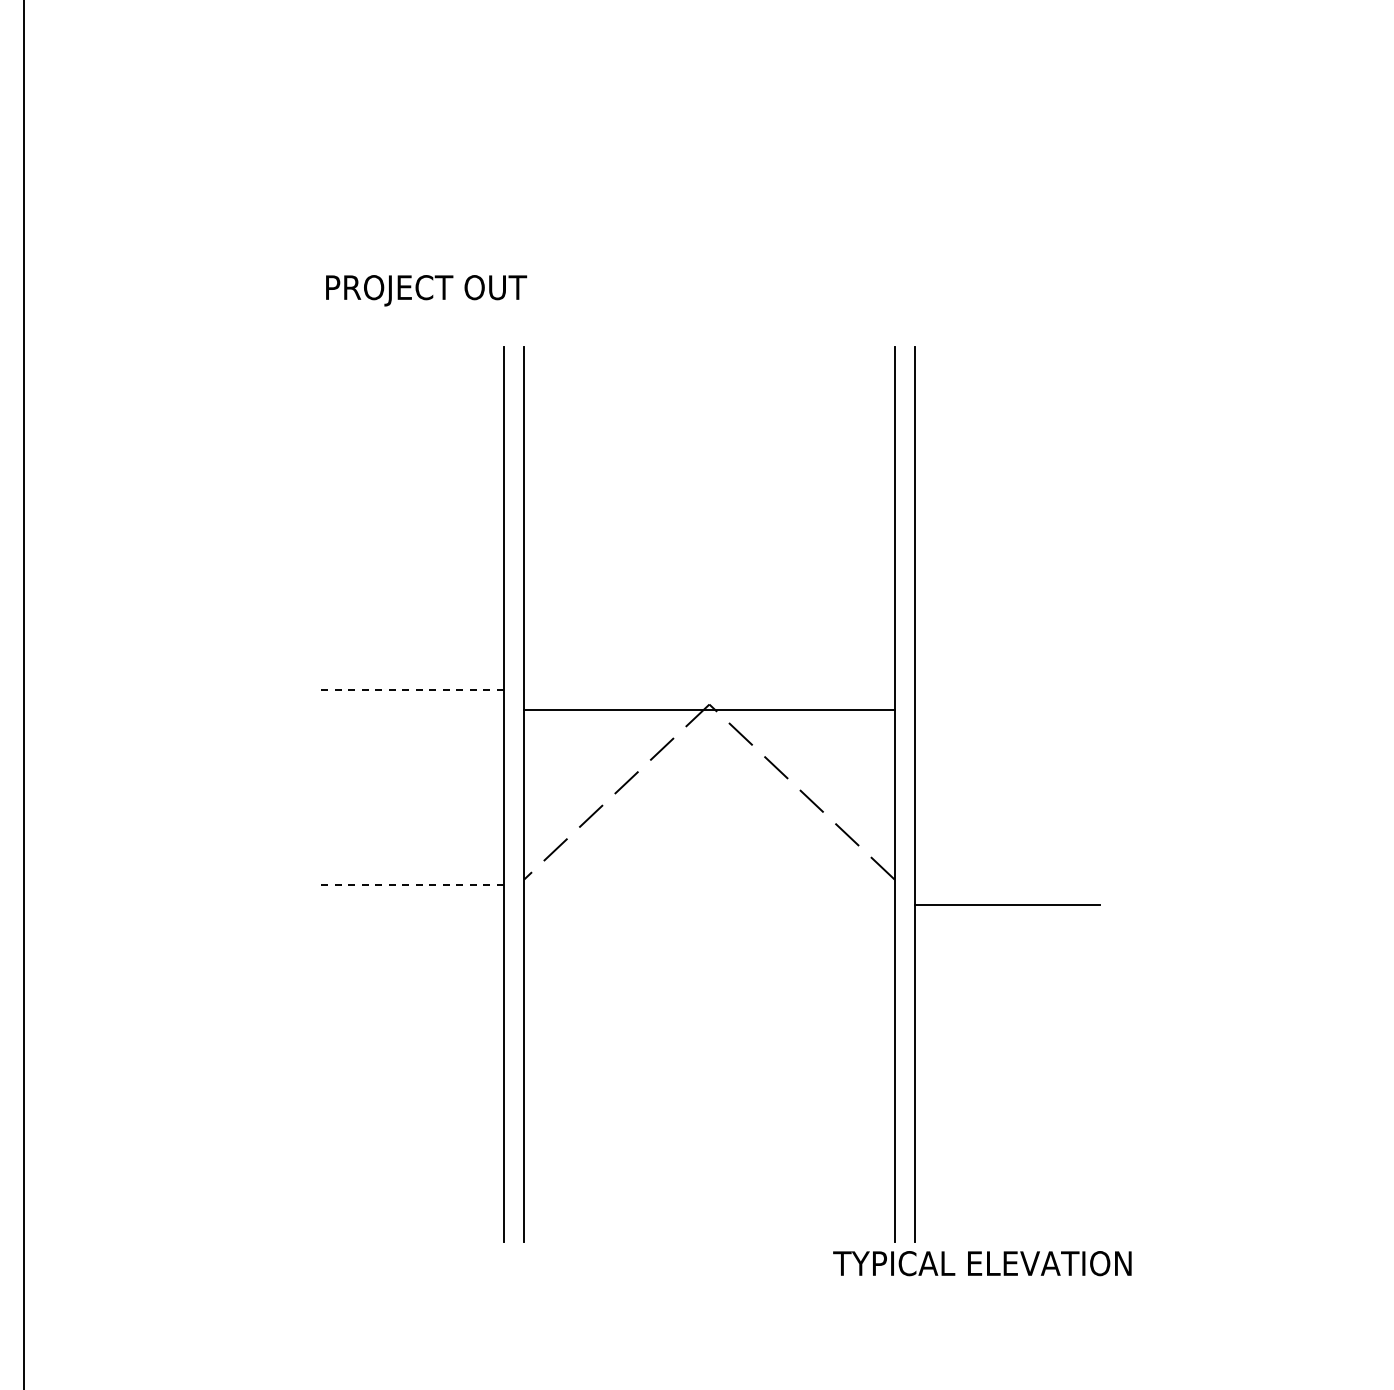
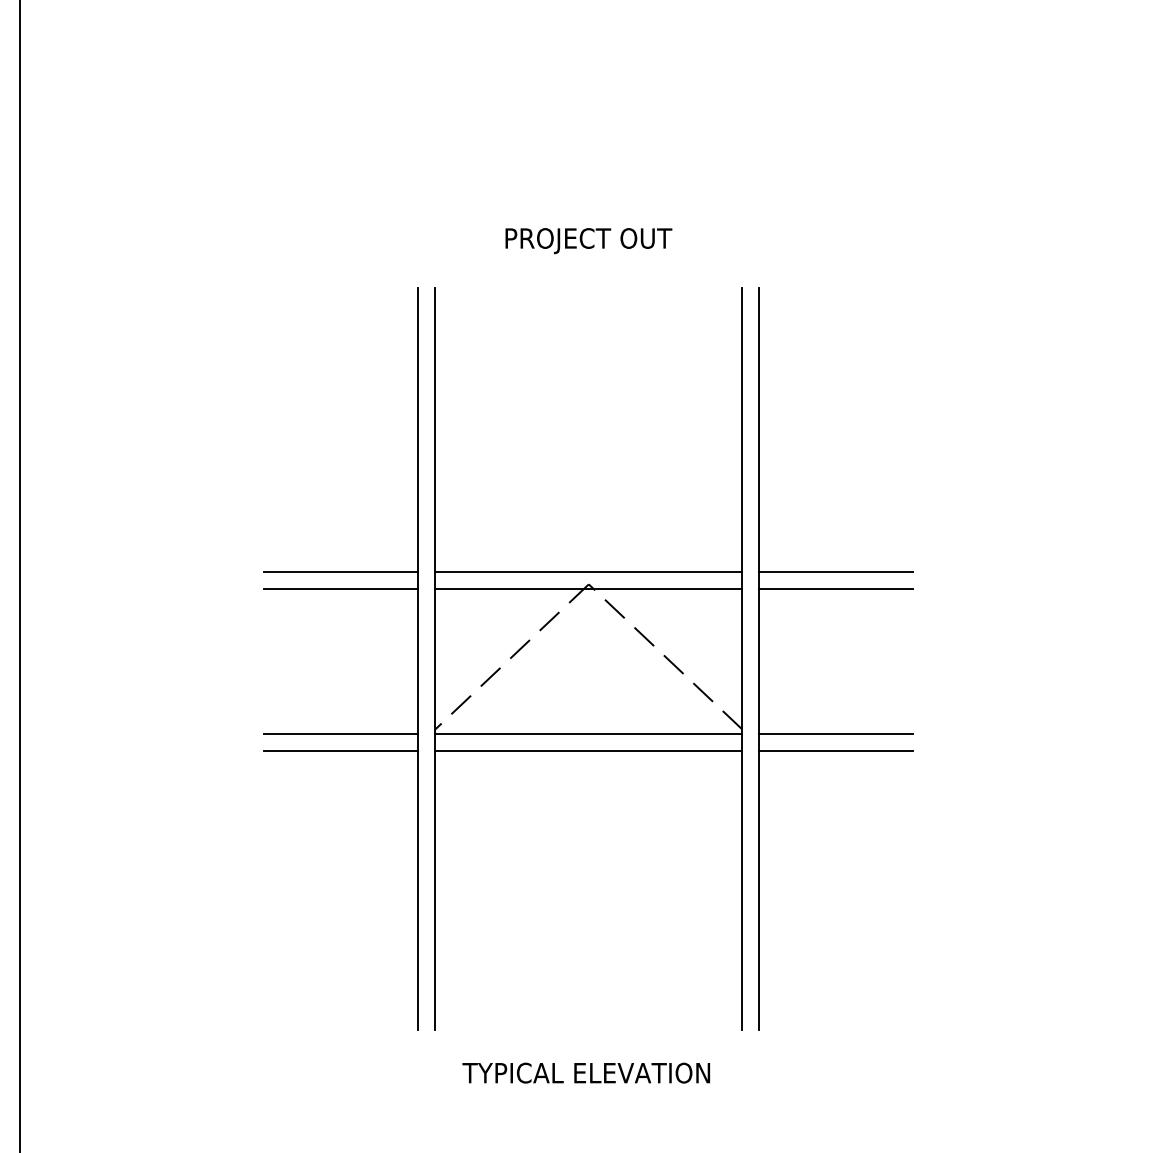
text: (426, 290) -> (588, 240), moved
line: (410, 689) -> (340, 571), dashed -> solid
line: (709, 689) -> (588, 571), added
line: (1007, 689) -> (836, 571), added
line: (410, 710) -> (340, 589), added
line: (1007, 710) -> (836, 589), added
line: (410, 885) -> (340, 734), dashed -> solid
line: (709, 885) -> (588, 734), added
line: (1007, 885) -> (836, 734), added
line: (410, 905) -> (340, 751), added
line: (709, 905) -> (588, 751), added
text: (982, 1263) -> (586, 1073), moved

